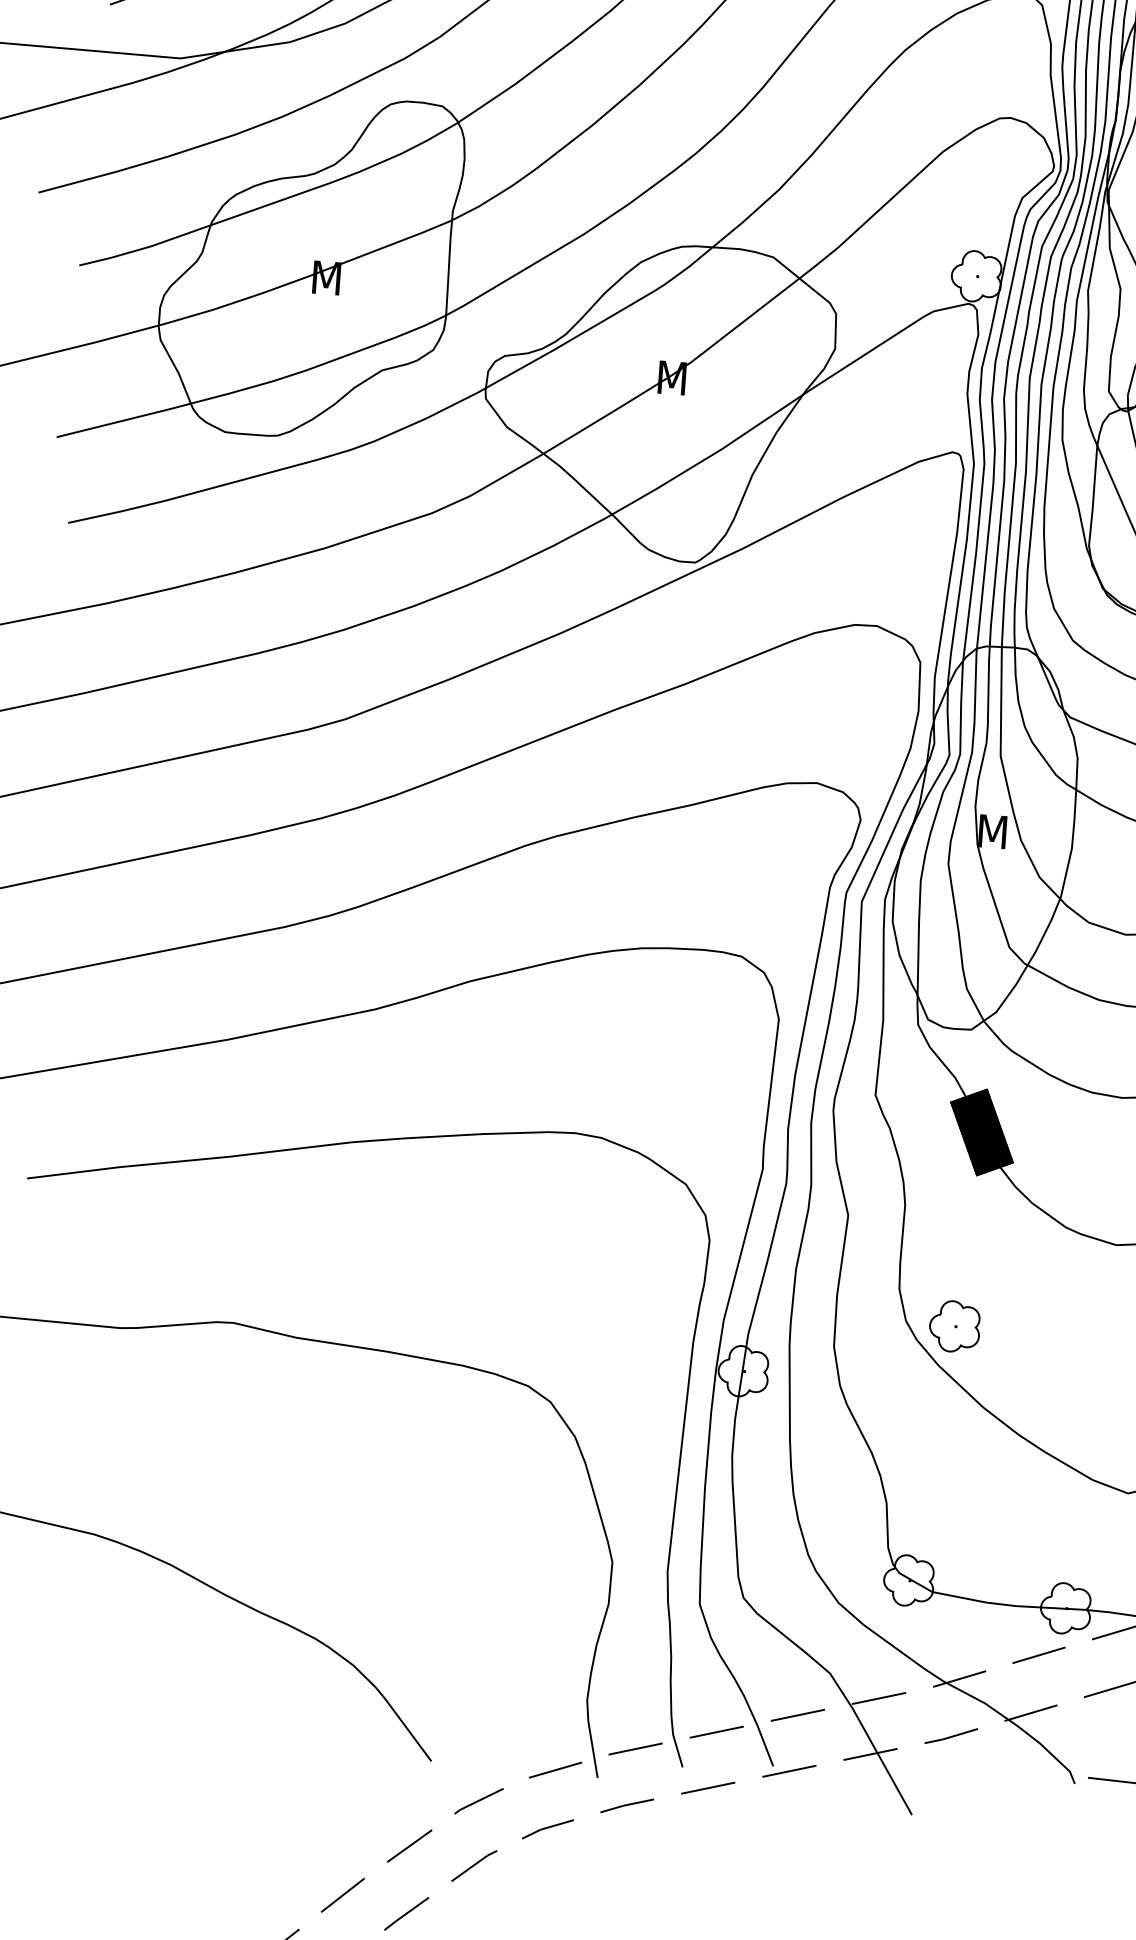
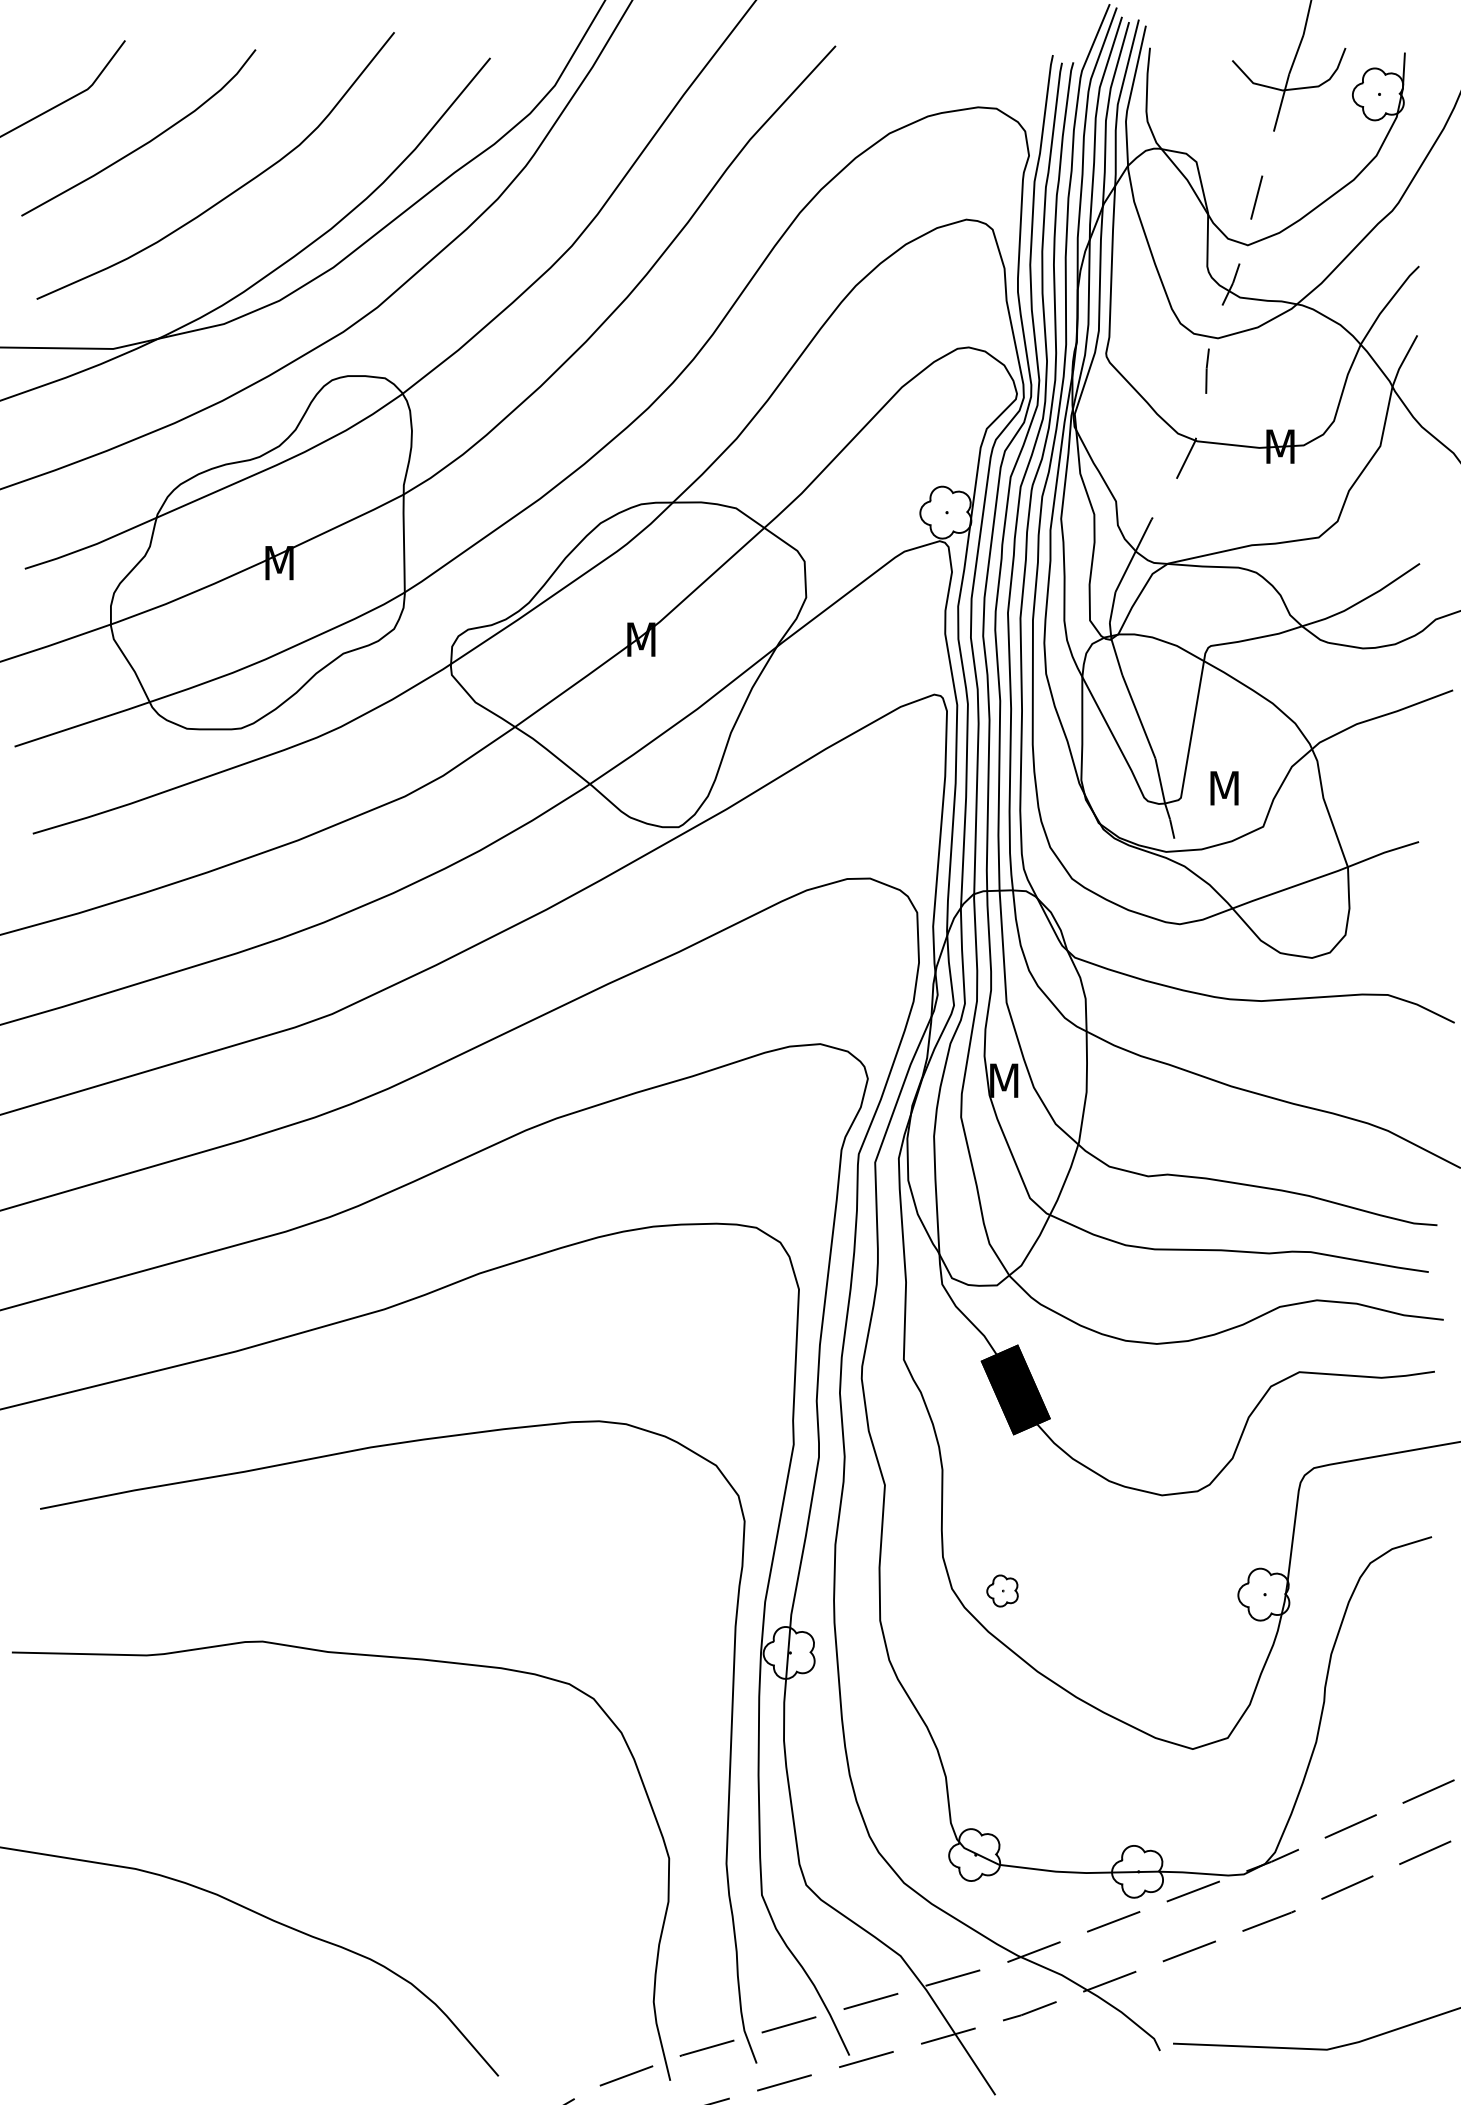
part: (954, 1326) -> (1002, 1590), size x0.6

